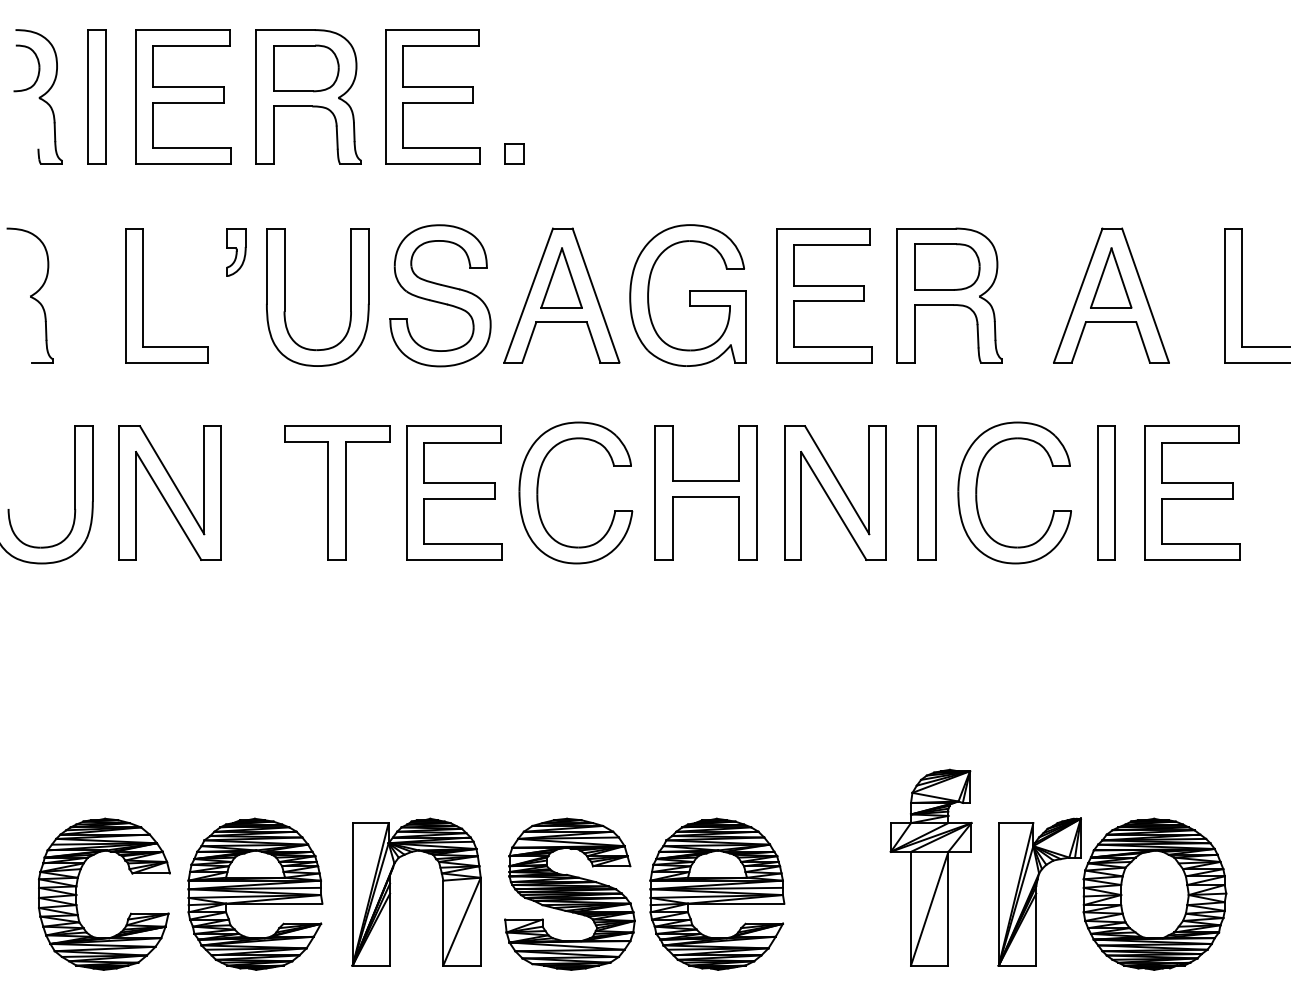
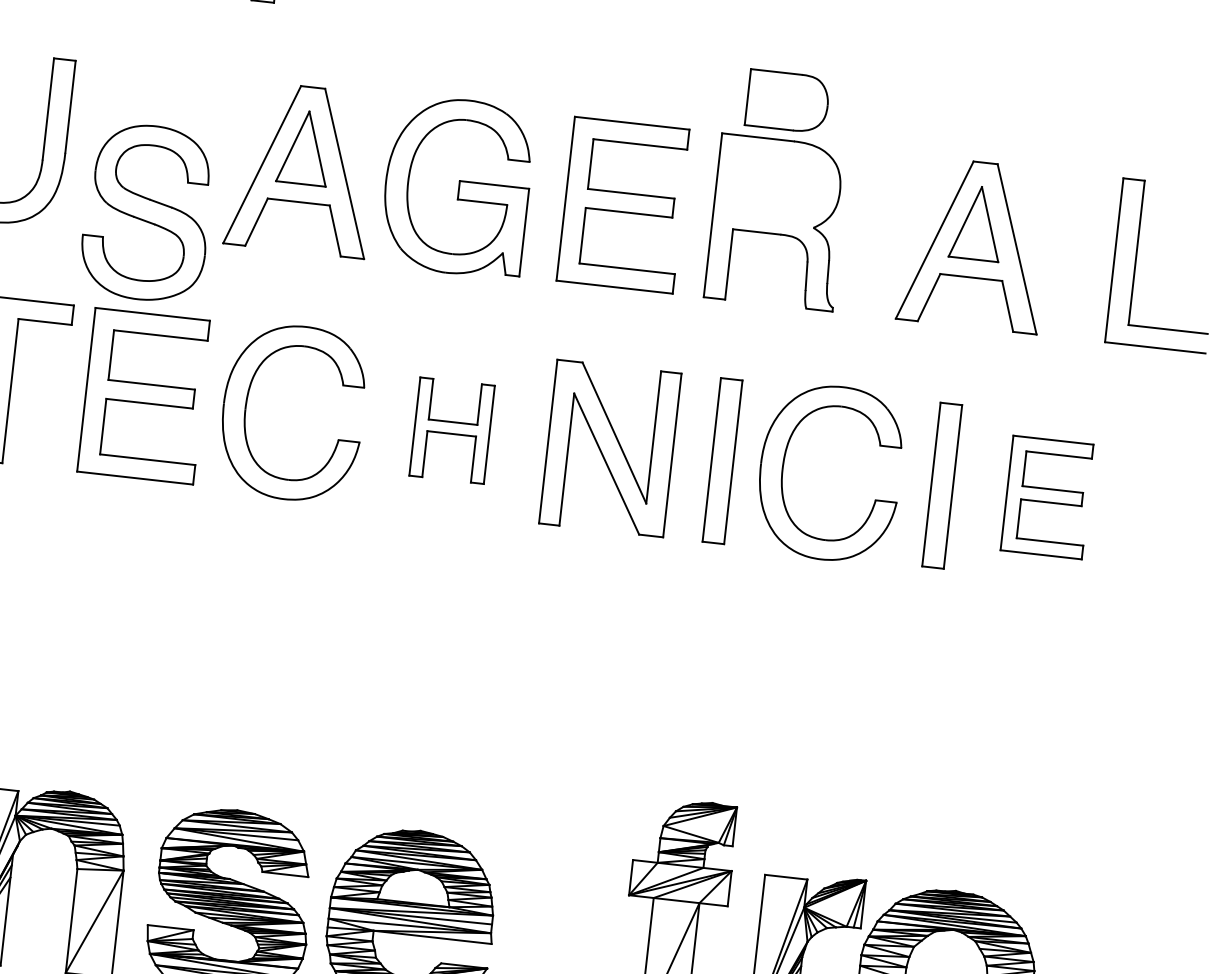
part: (947, 266) -> (788, 100), moved
part: (440, 295) -> (147, 212), moved
part: (705, 492) -> (451, 429), size x0.6
part: (1192, 492) -> (1047, 496), size x0.7

